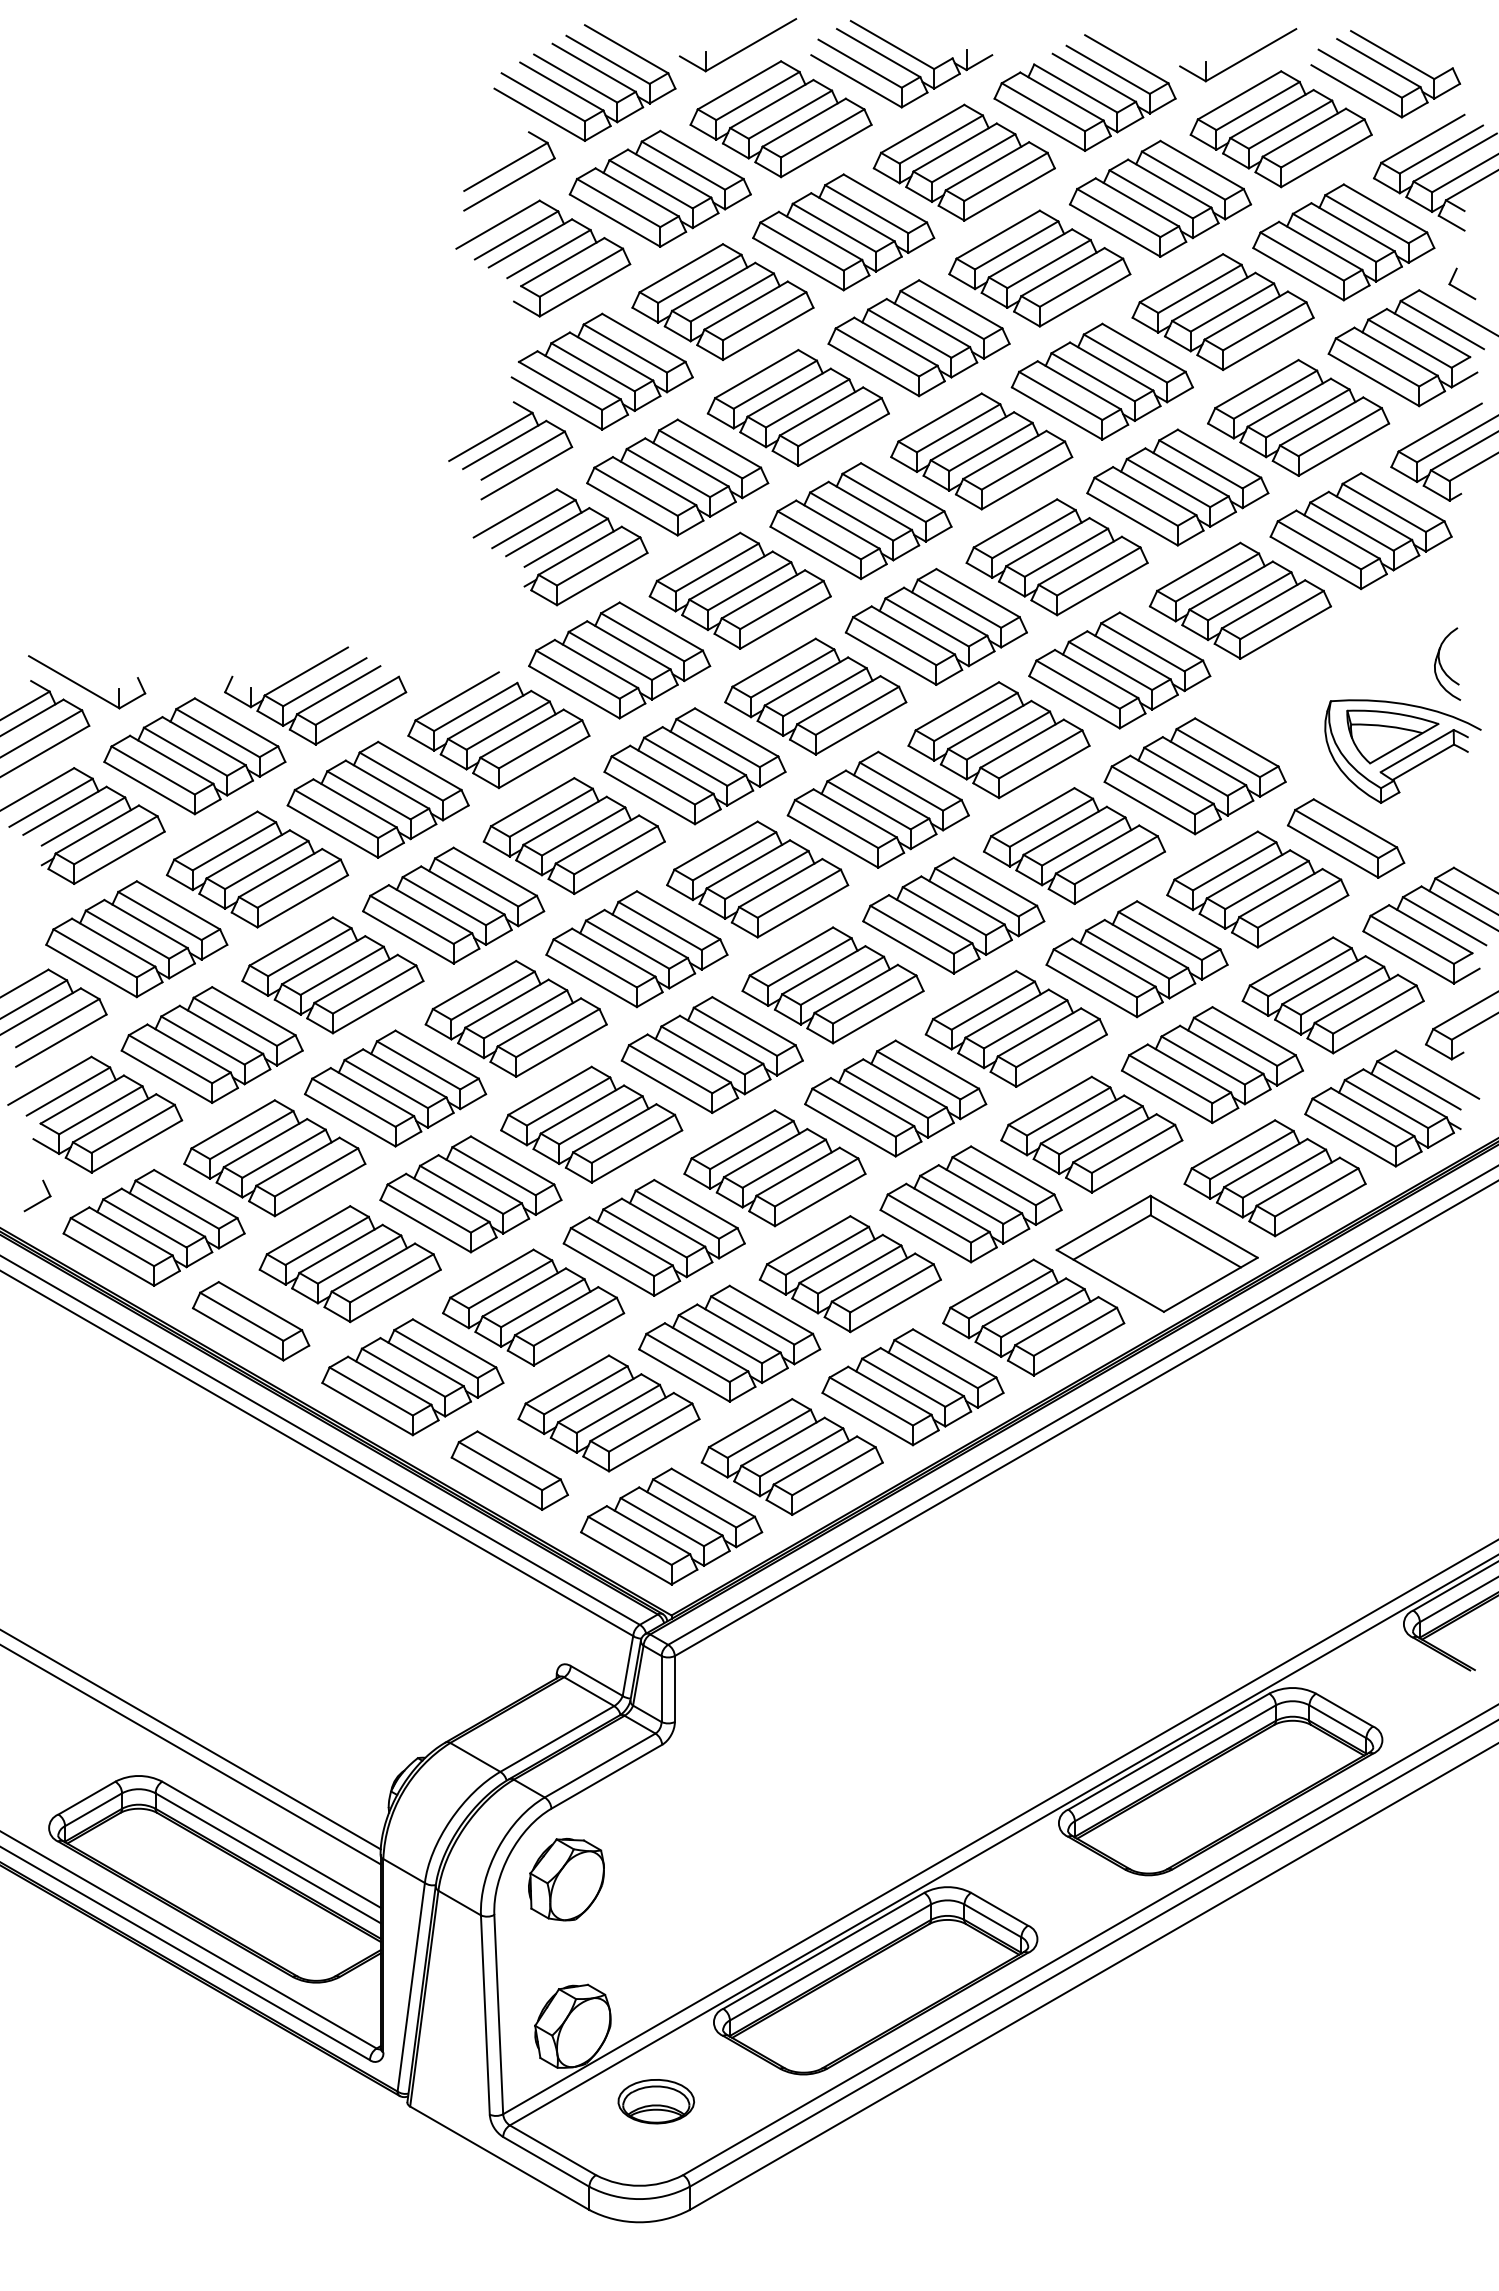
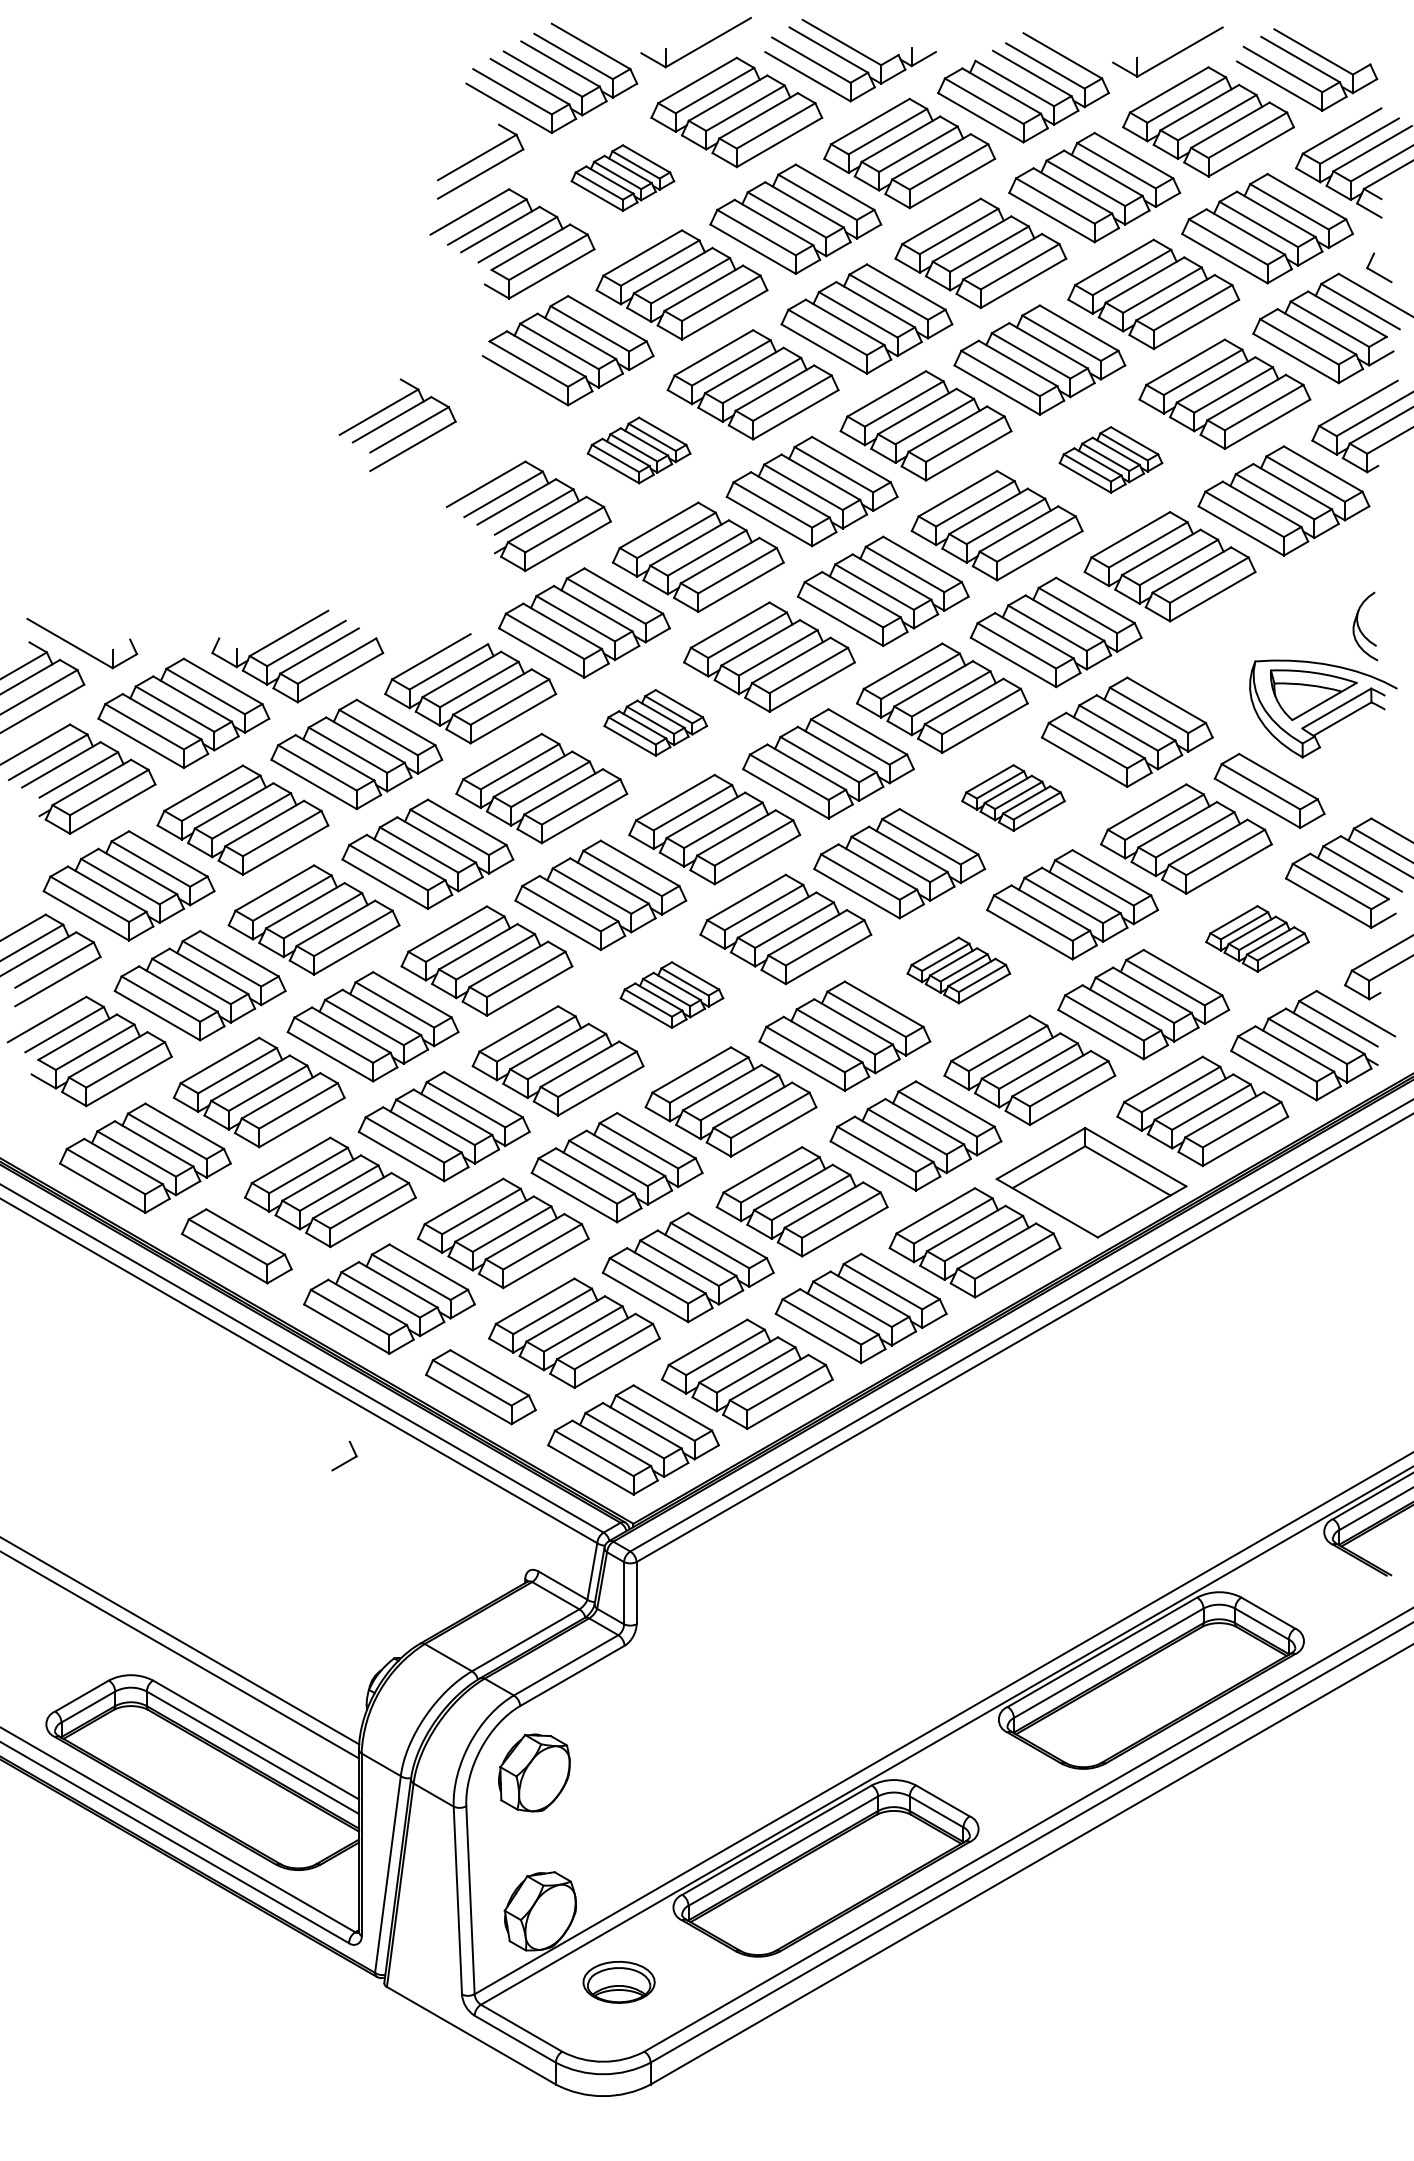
part: (659, 188) -> (622, 177), size x0.6
part: (510, 450) -> (397, 424), moved
part: (676, 477) -> (638, 450), size x0.6
part: (1177, 487) -> (1110, 459), size x0.6
part: (694, 765) -> (655, 722), size x0.6
part: (1074, 845) -> (1013, 797), size x0.6
part: (1333, 994) -> (1257, 938), size x0.6
part: (1016, 1028) -> (958, 970), size x0.6
part: (711, 1054) -> (671, 994), size x0.6
part: (37, 1195) -> (344, 1455), moved

